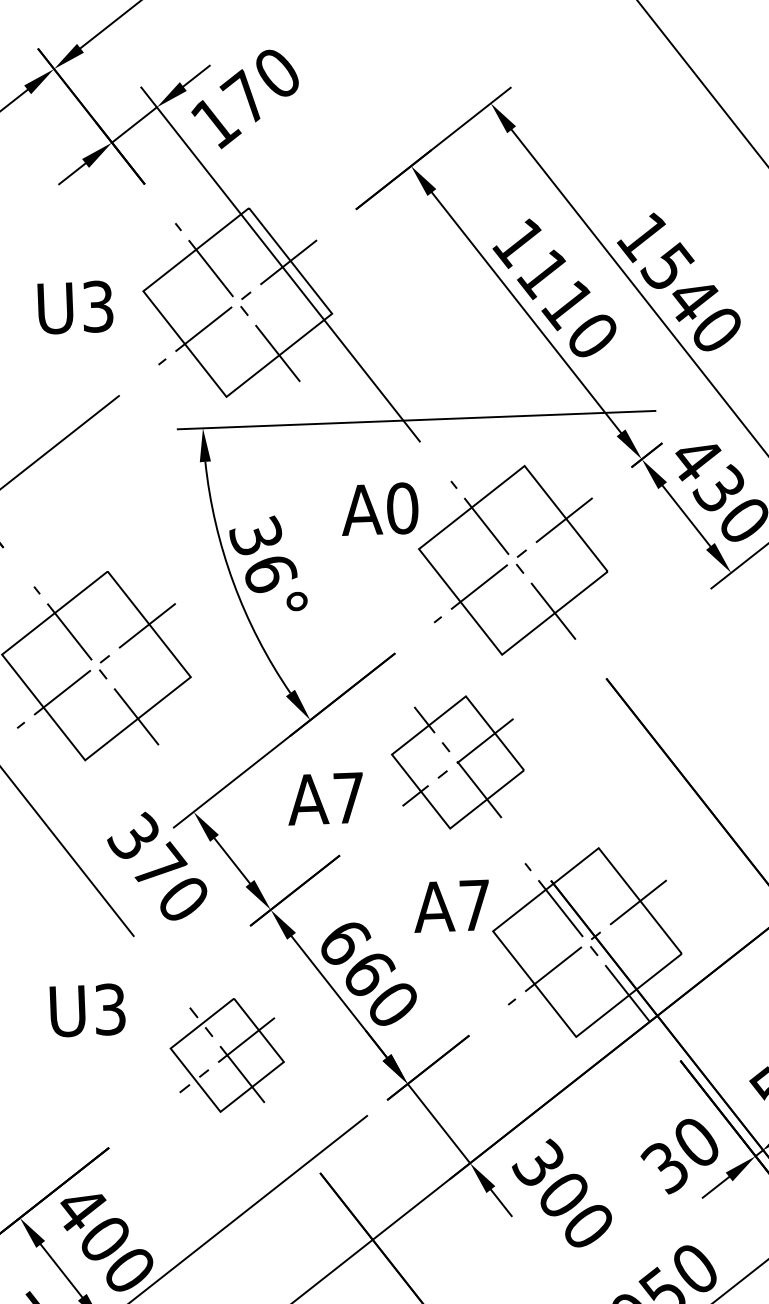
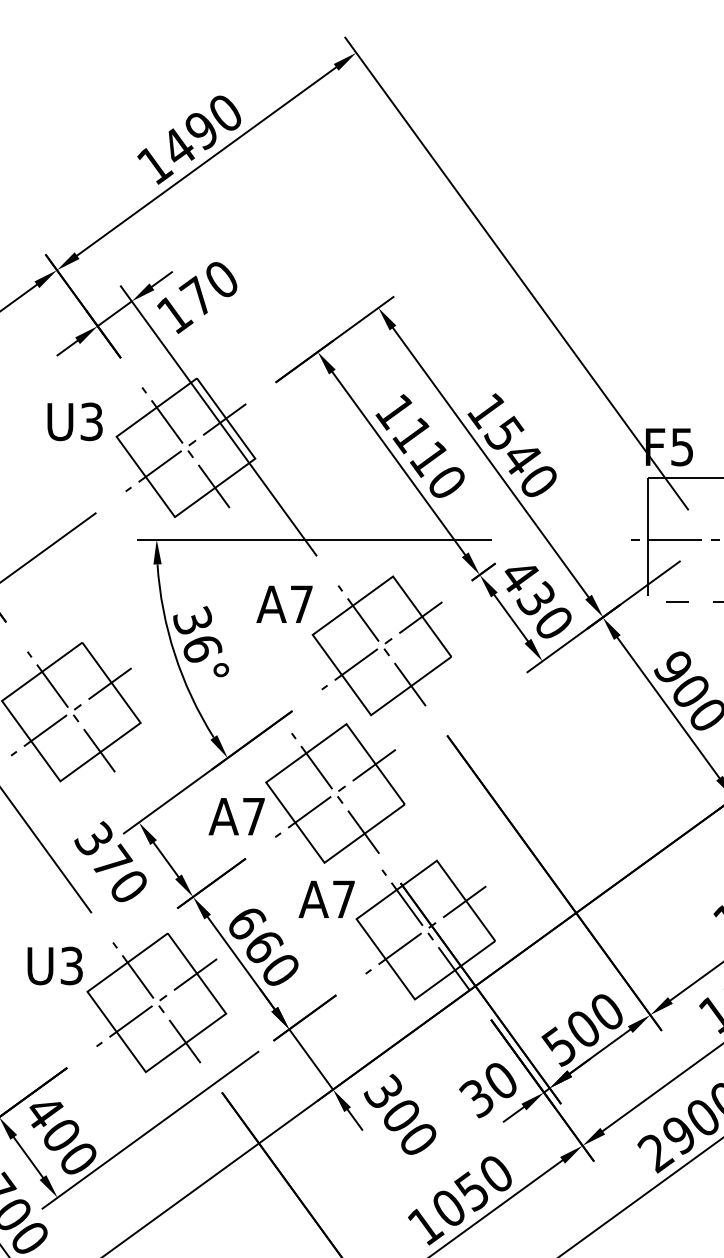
text: (74, 307) -> (74, 421), moved
text: (402, 508) -> (301, 604), A0 -> A7
part: (458, 762) -> (335, 793), size x1.43
part: (226, 1055) -> (156, 1003), size x1.67

